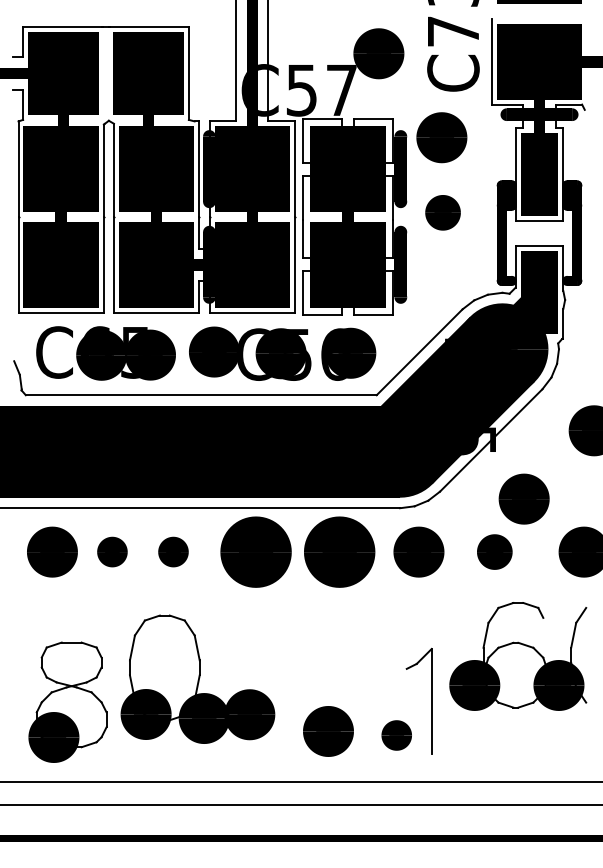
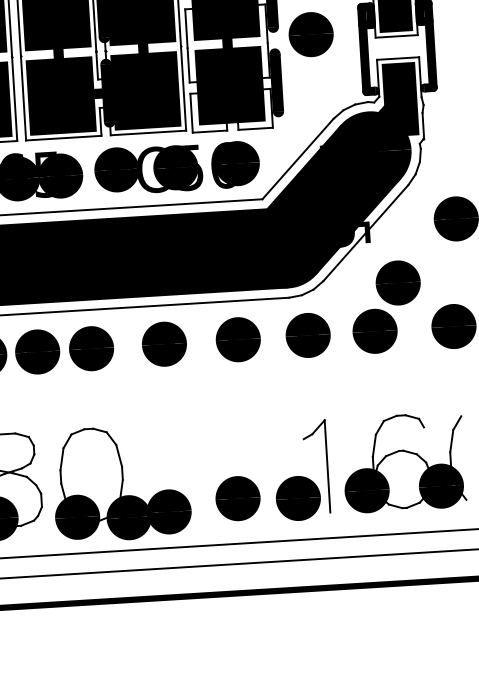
part: (442, 212) -> (310, 34), size x1.43
part: (112, 551) -> (37, 351), size x1.67
part: (173, 551) -> (91, 348), size x1.67
part: (255, 551) -> (163, 343), size x0.71
part: (339, 551) -> (238, 339), size x0.71
part: (494, 551) -> (374, 330), size x1.43
part: (518, 656) -> (404, 462), moved
part: (197, 678) -> (121, 482), moved
part: (396, 735) -> (298, 498), size x1.67

